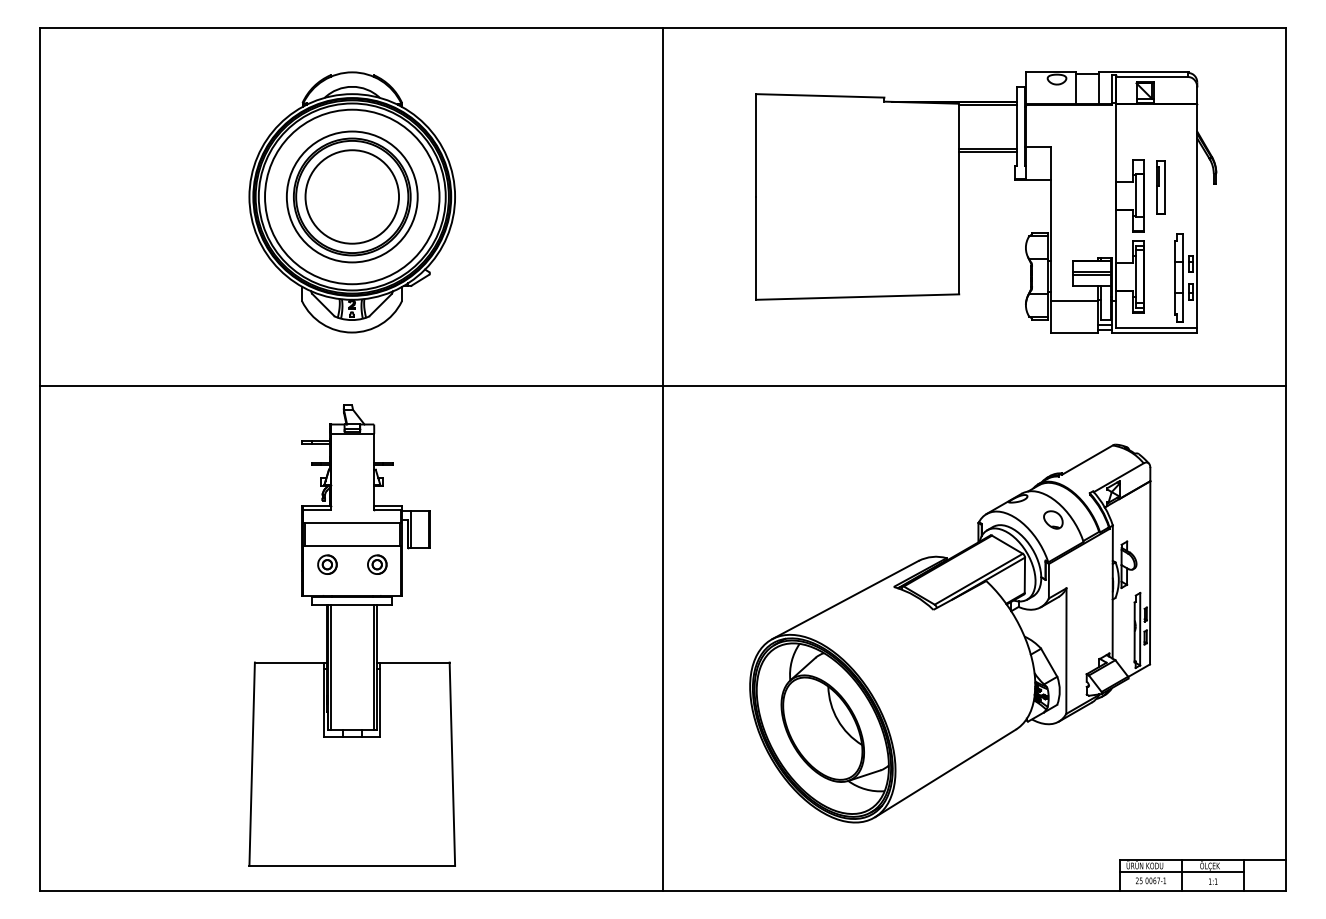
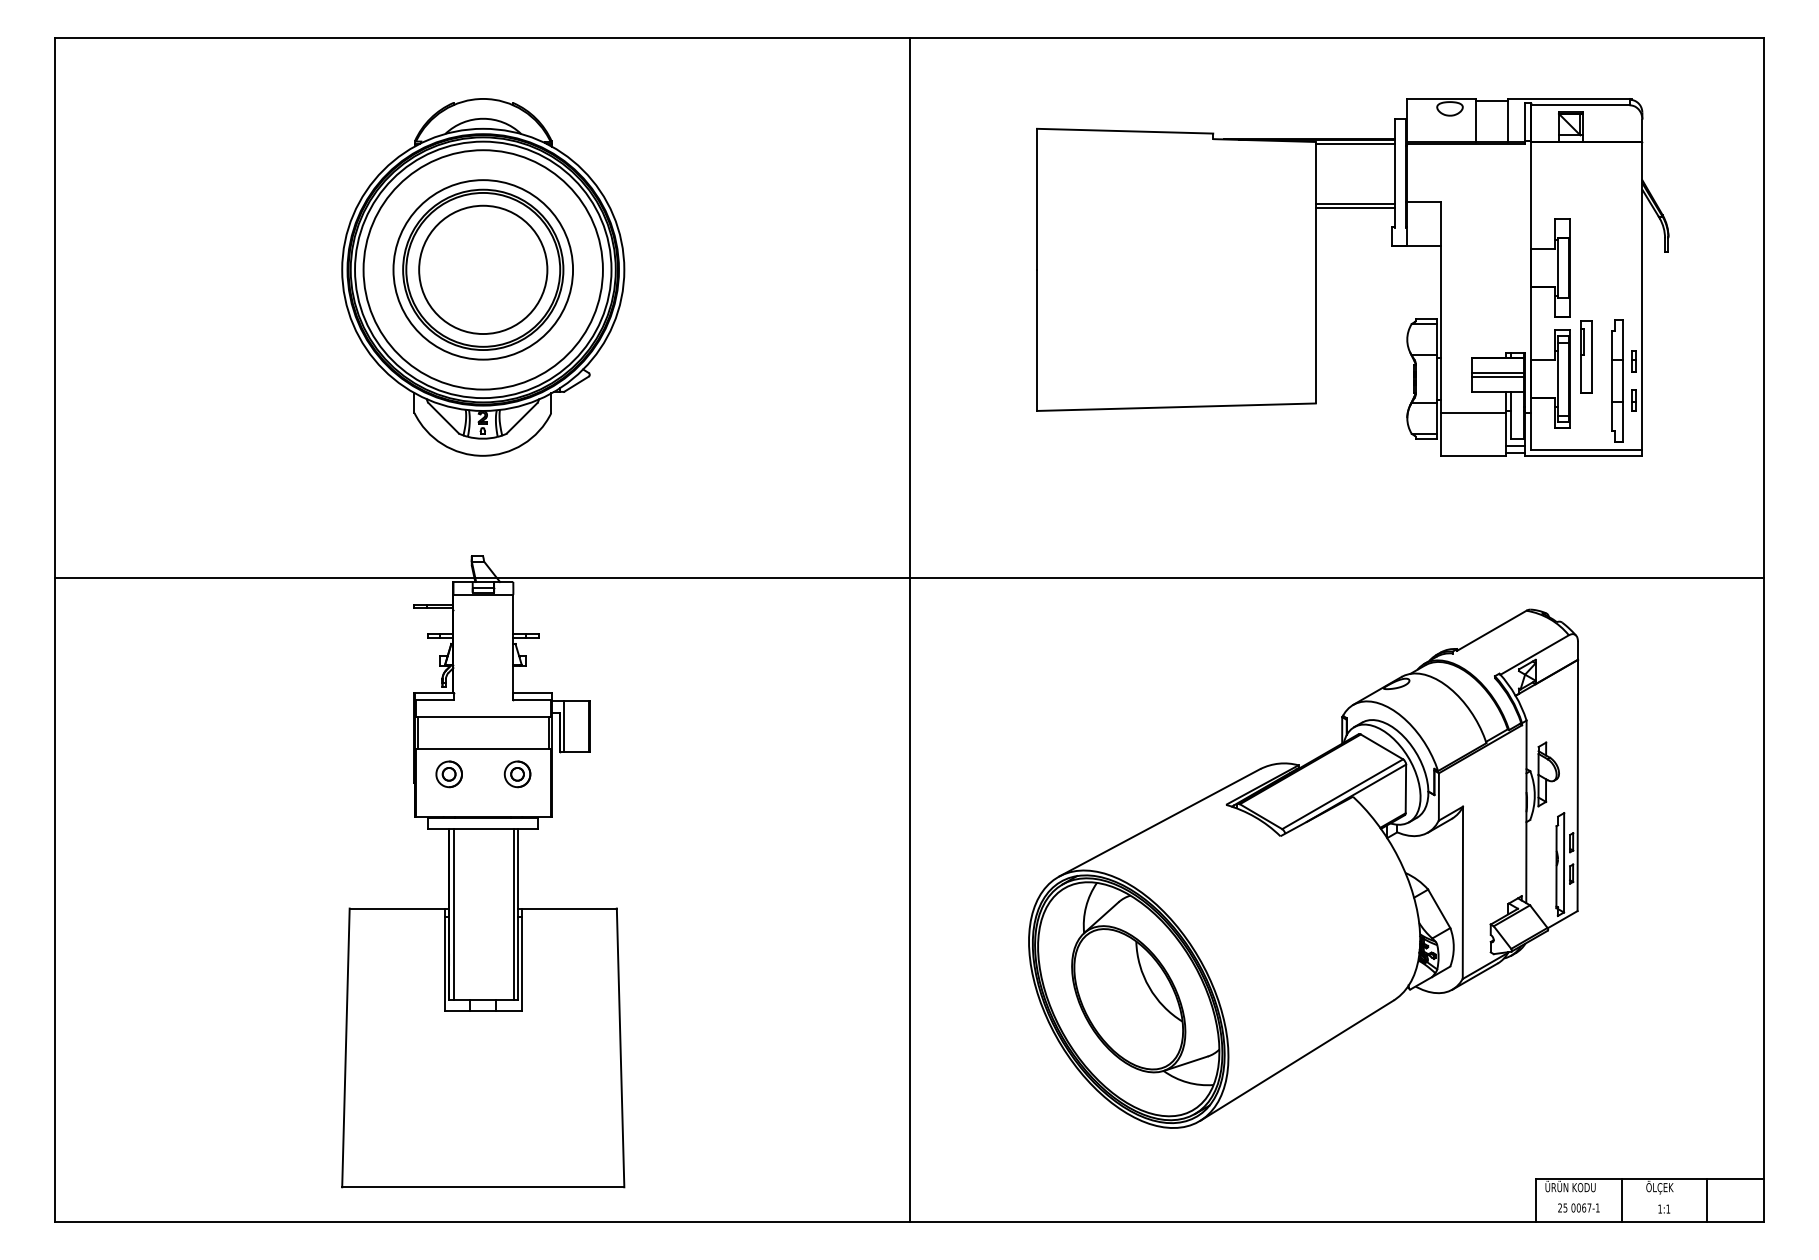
part: (1160, 187) -> (1586, 356), moved
line: (663, 386) -> (909, 577), moved
part: (1053, 519) -> (1444, 712), removed
line: (1182, 872) -> (1621, 1196), removed

